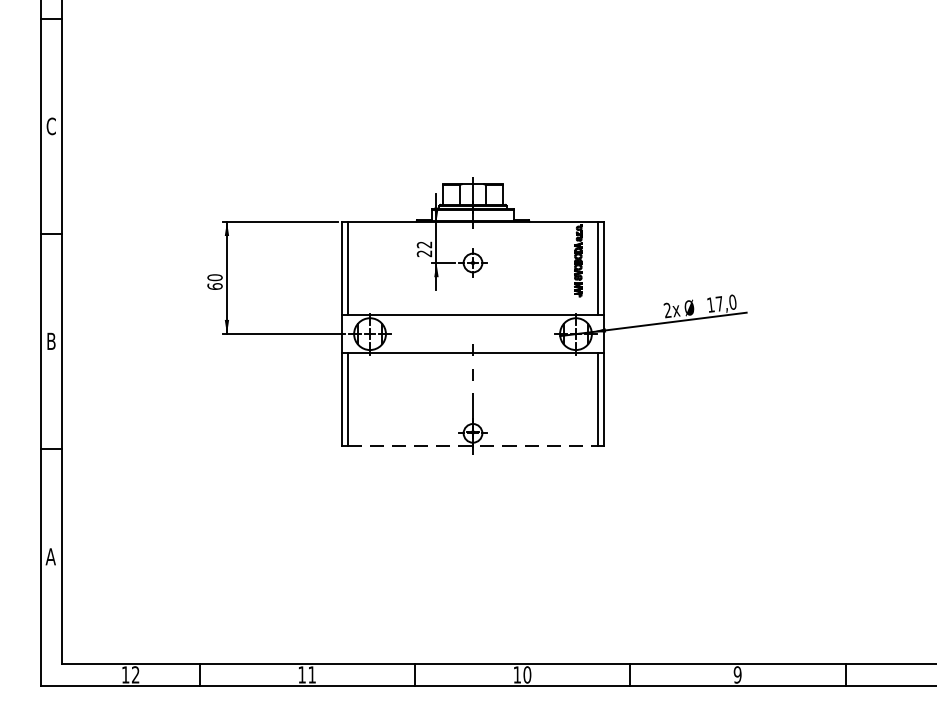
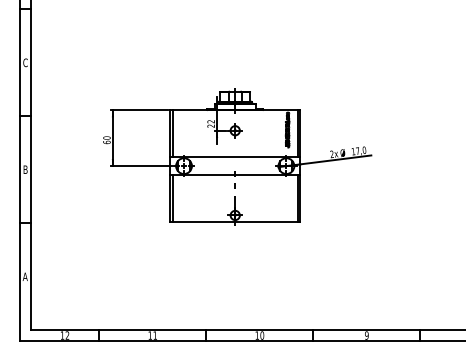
line: (473, 445) -> (235, 221), dashed -> solid

